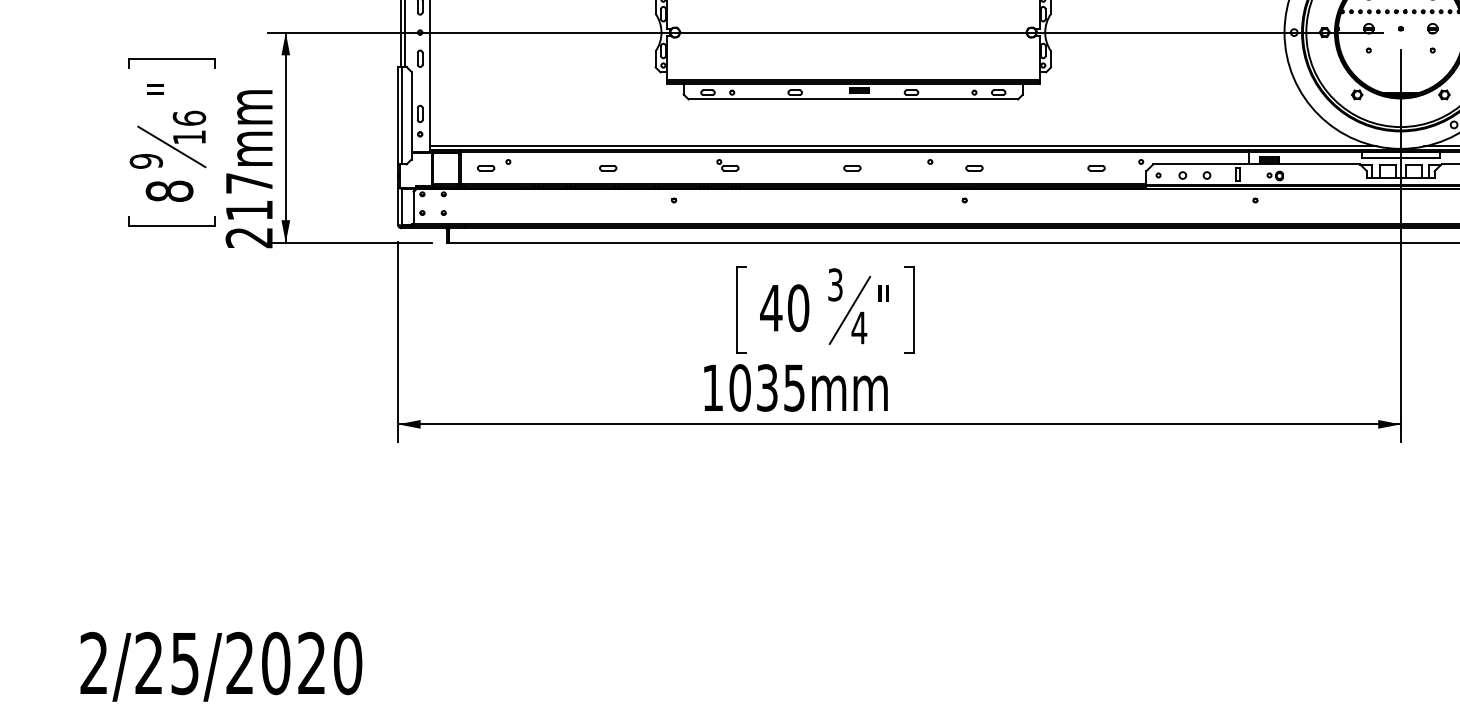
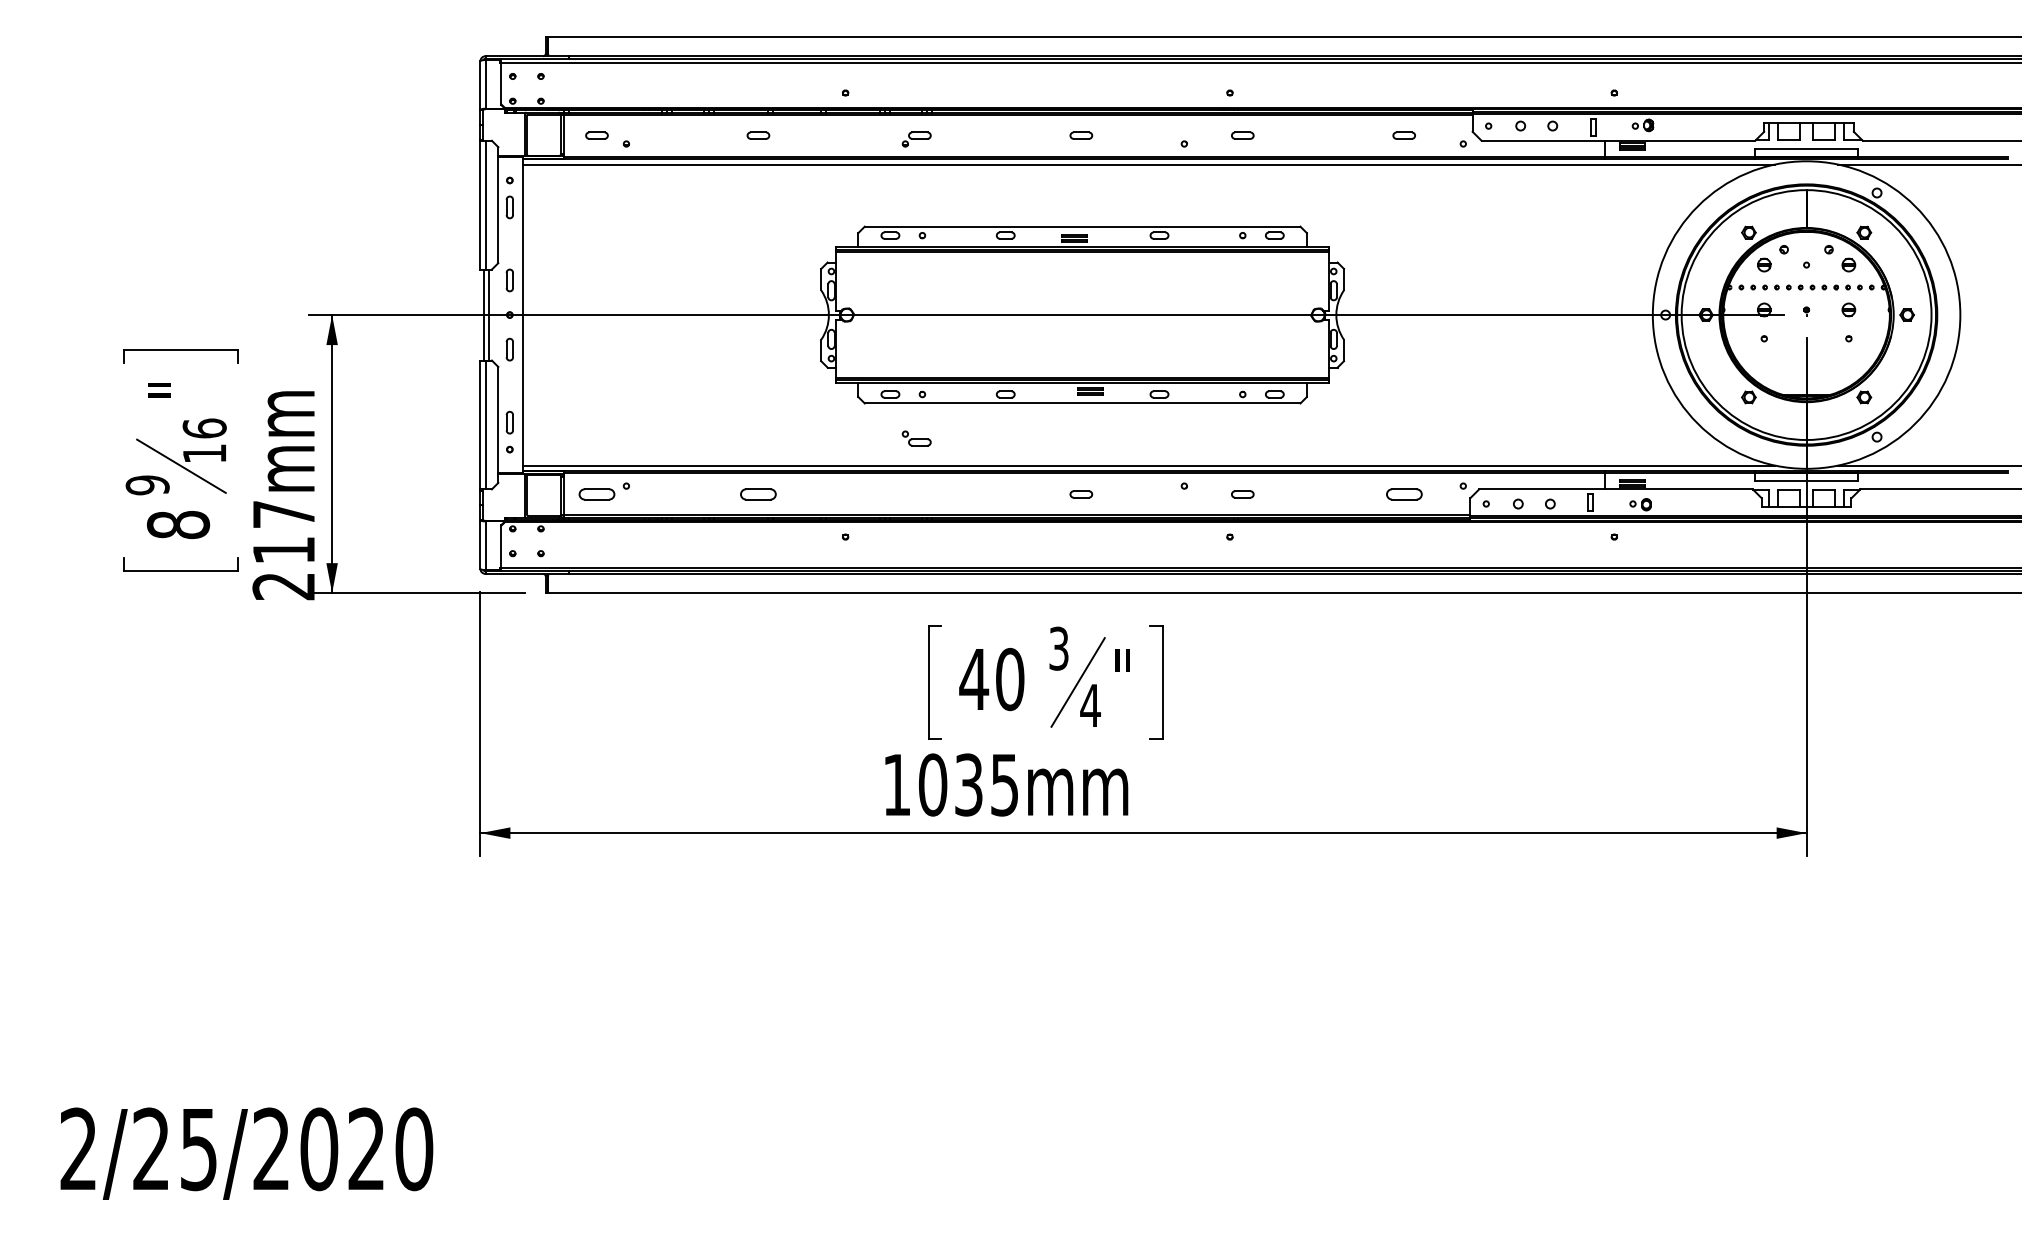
part: (727, 165) -> (916, 438), moved
part: (485, 168) -> (596, 494), size x1.6
part: (608, 168) -> (758, 494), size x1.6
part: (1095, 168) -> (1403, 494), size x1.6

